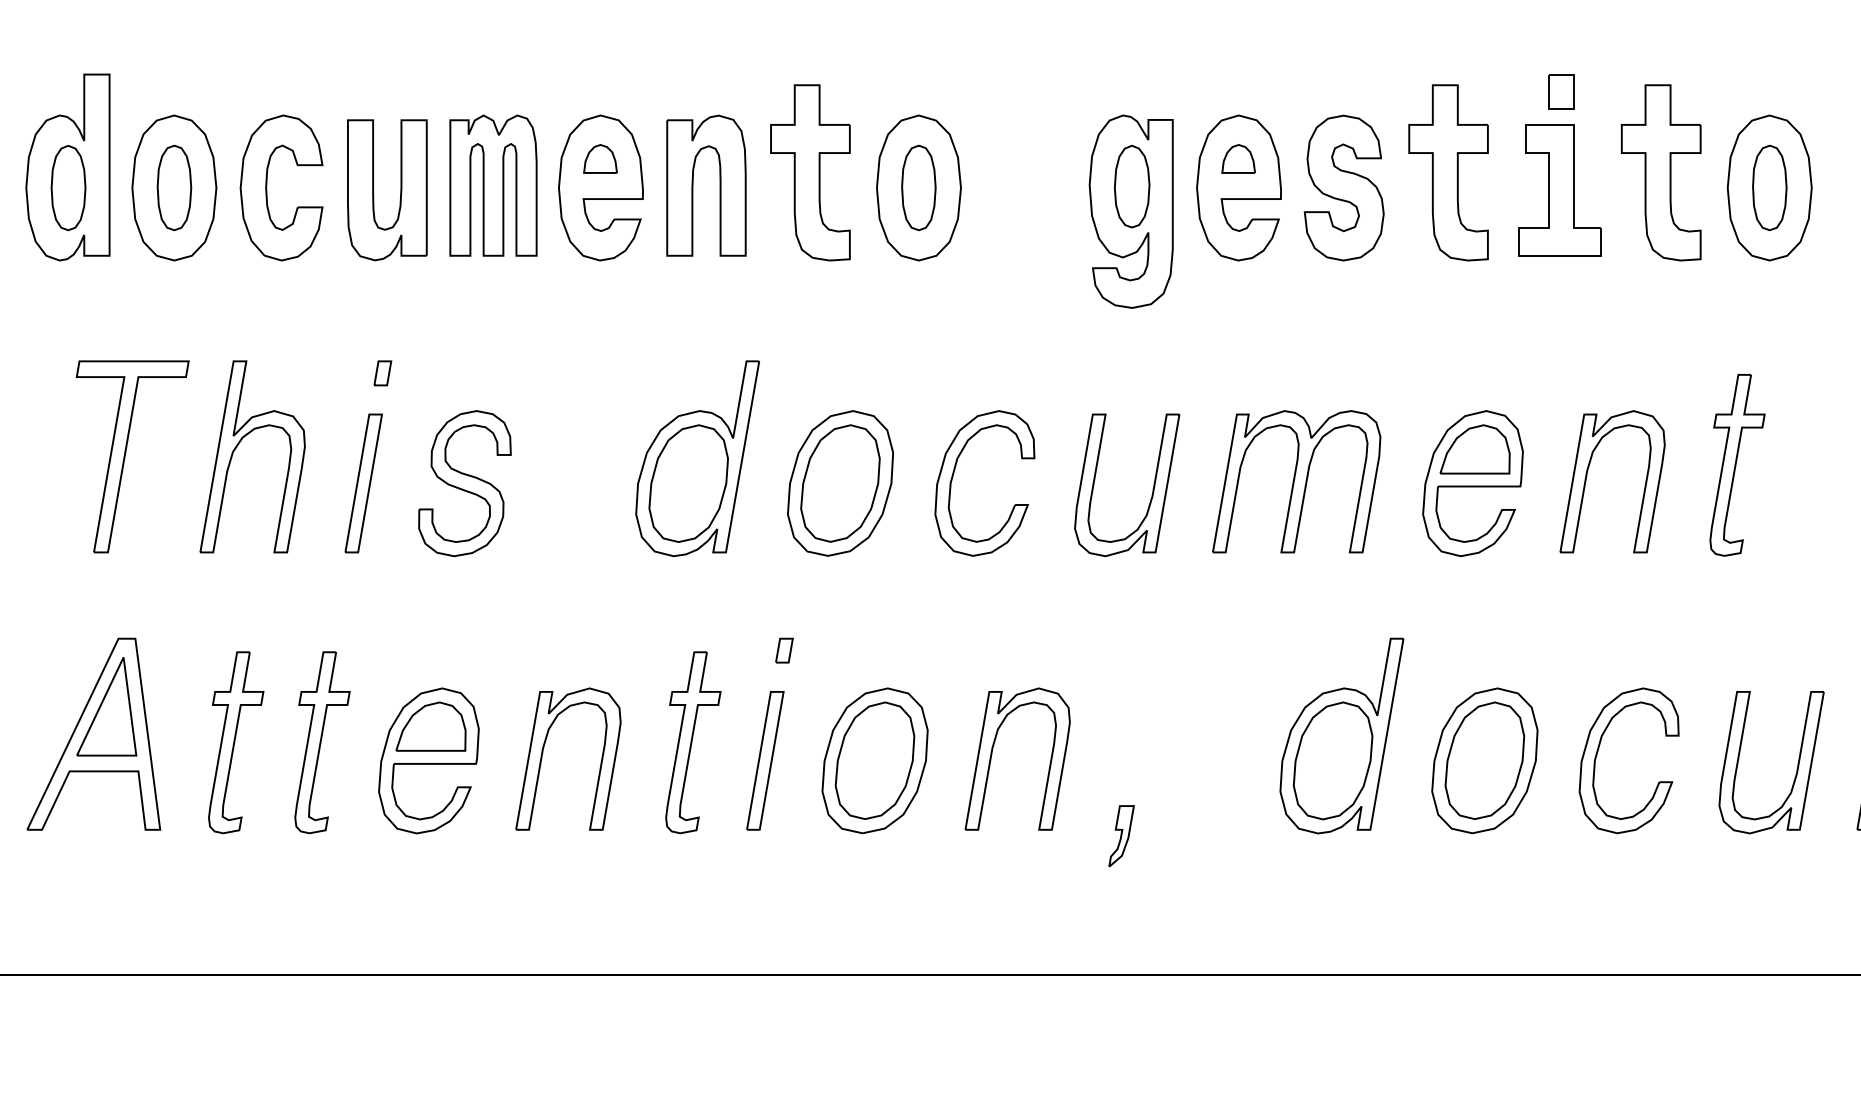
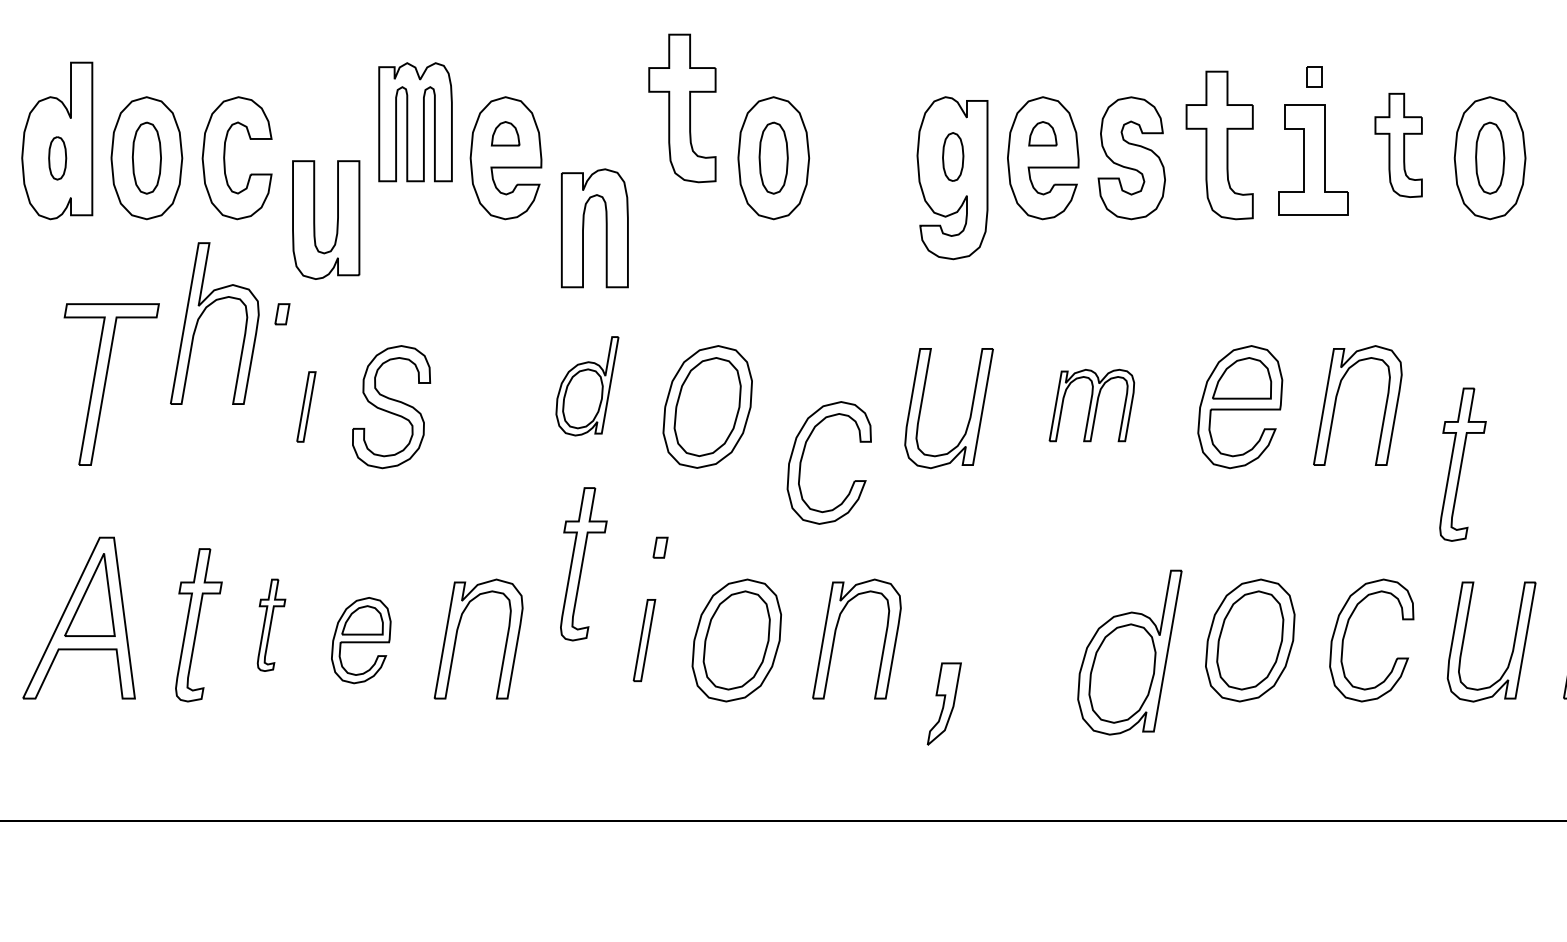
part: (1561, 92) -> (1314, 77), size x0.7
part: (810, 172) -> (682, 108), moved
part: (1660, 172) -> (1398, 145), size x0.7
part: (694, 183) -> (584, 226), moved
part: (493, 185) -> (415, 122), moved
part: (1131, 185) -> (952, 156), size x0.7
part: (68, 188) -> (57, 158), size x0.6
part: (399, 193) -> (336, 222), moved
part: (382, 373) -> (282, 314), moved
part: (236, 448) -> (201, 316), moved
part: (697, 459) -> (587, 386), size x0.6
part: (1736, 465) -> (1462, 464), moved
part: (954, 475) -> (803, 456), moved
part: (1296, 481) -> (1091, 405), size x0.6
part: (363, 482) -> (306, 406), size x0.6
part: (1341, 735) -> (1129, 652), moved
part: (322, 742) -> (271, 625), size x0.6
part: (692, 742) -> (583, 564), moved
part: (429, 760) -> (361, 640), size x0.7
part: (765, 760) -> (644, 640), size x0.7
part: (1121, 835) -> (944, 703), size x1.6

